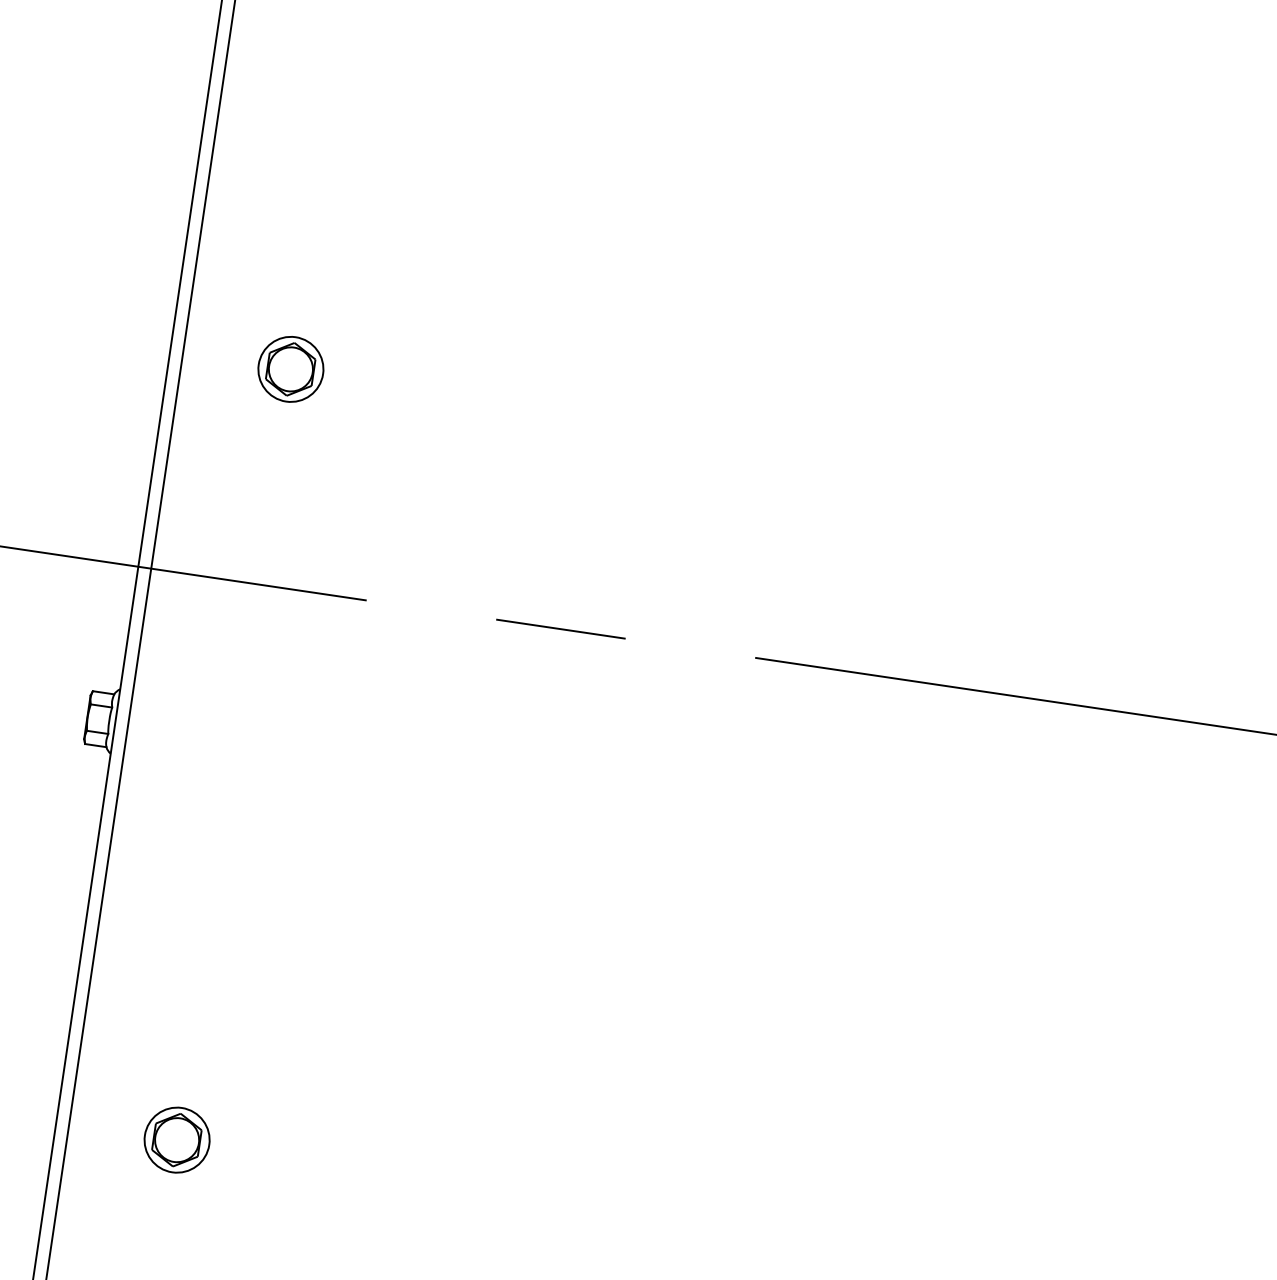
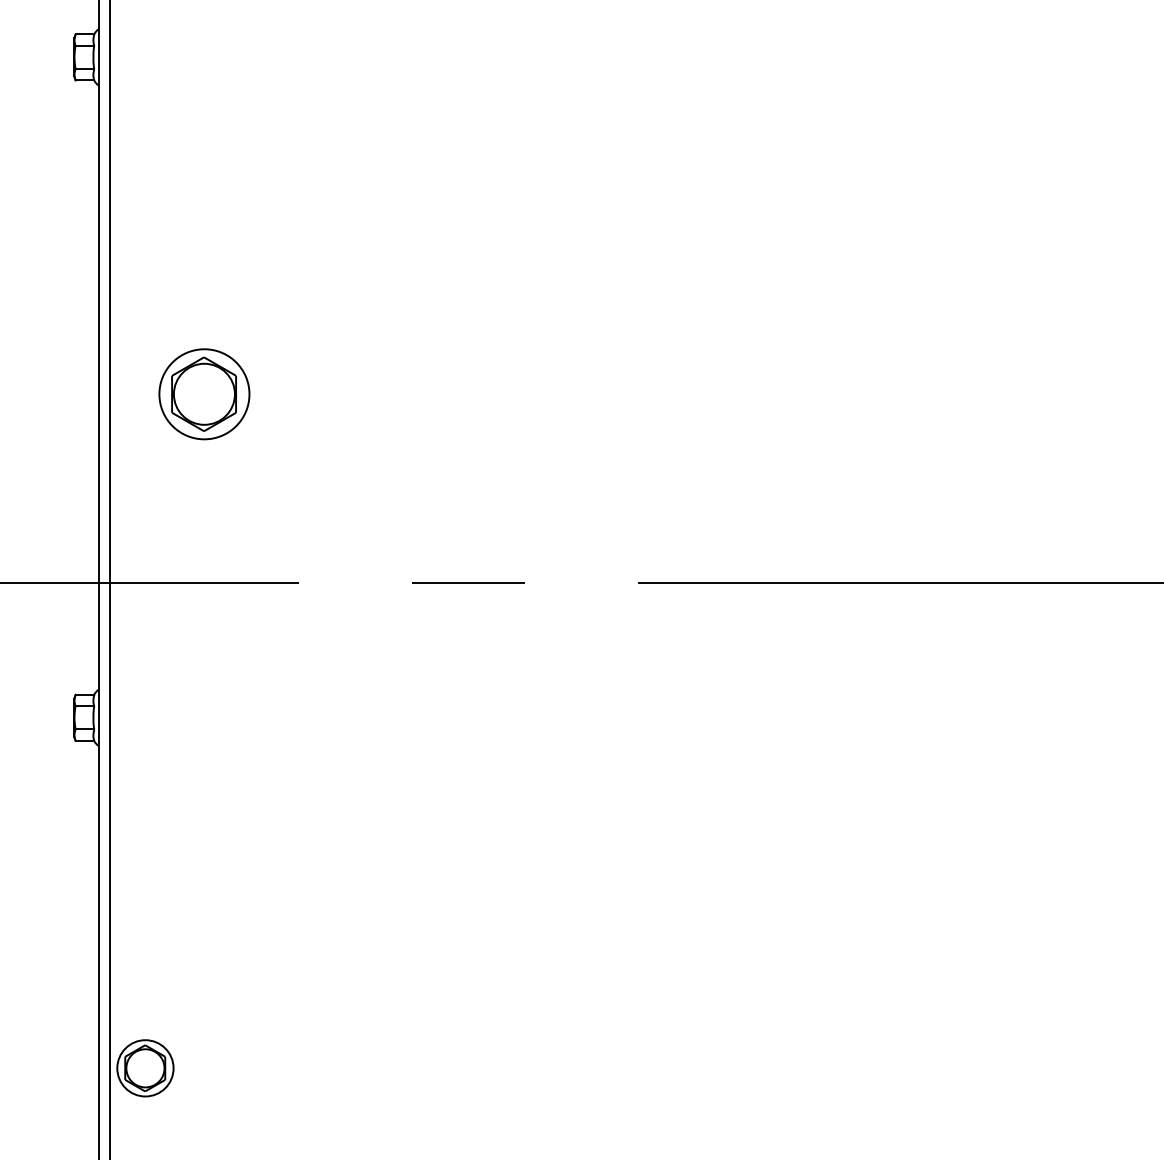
part: (290, 369) -> (204, 394), size x1.6
part: (177, 1140) -> (145, 1068), moved

